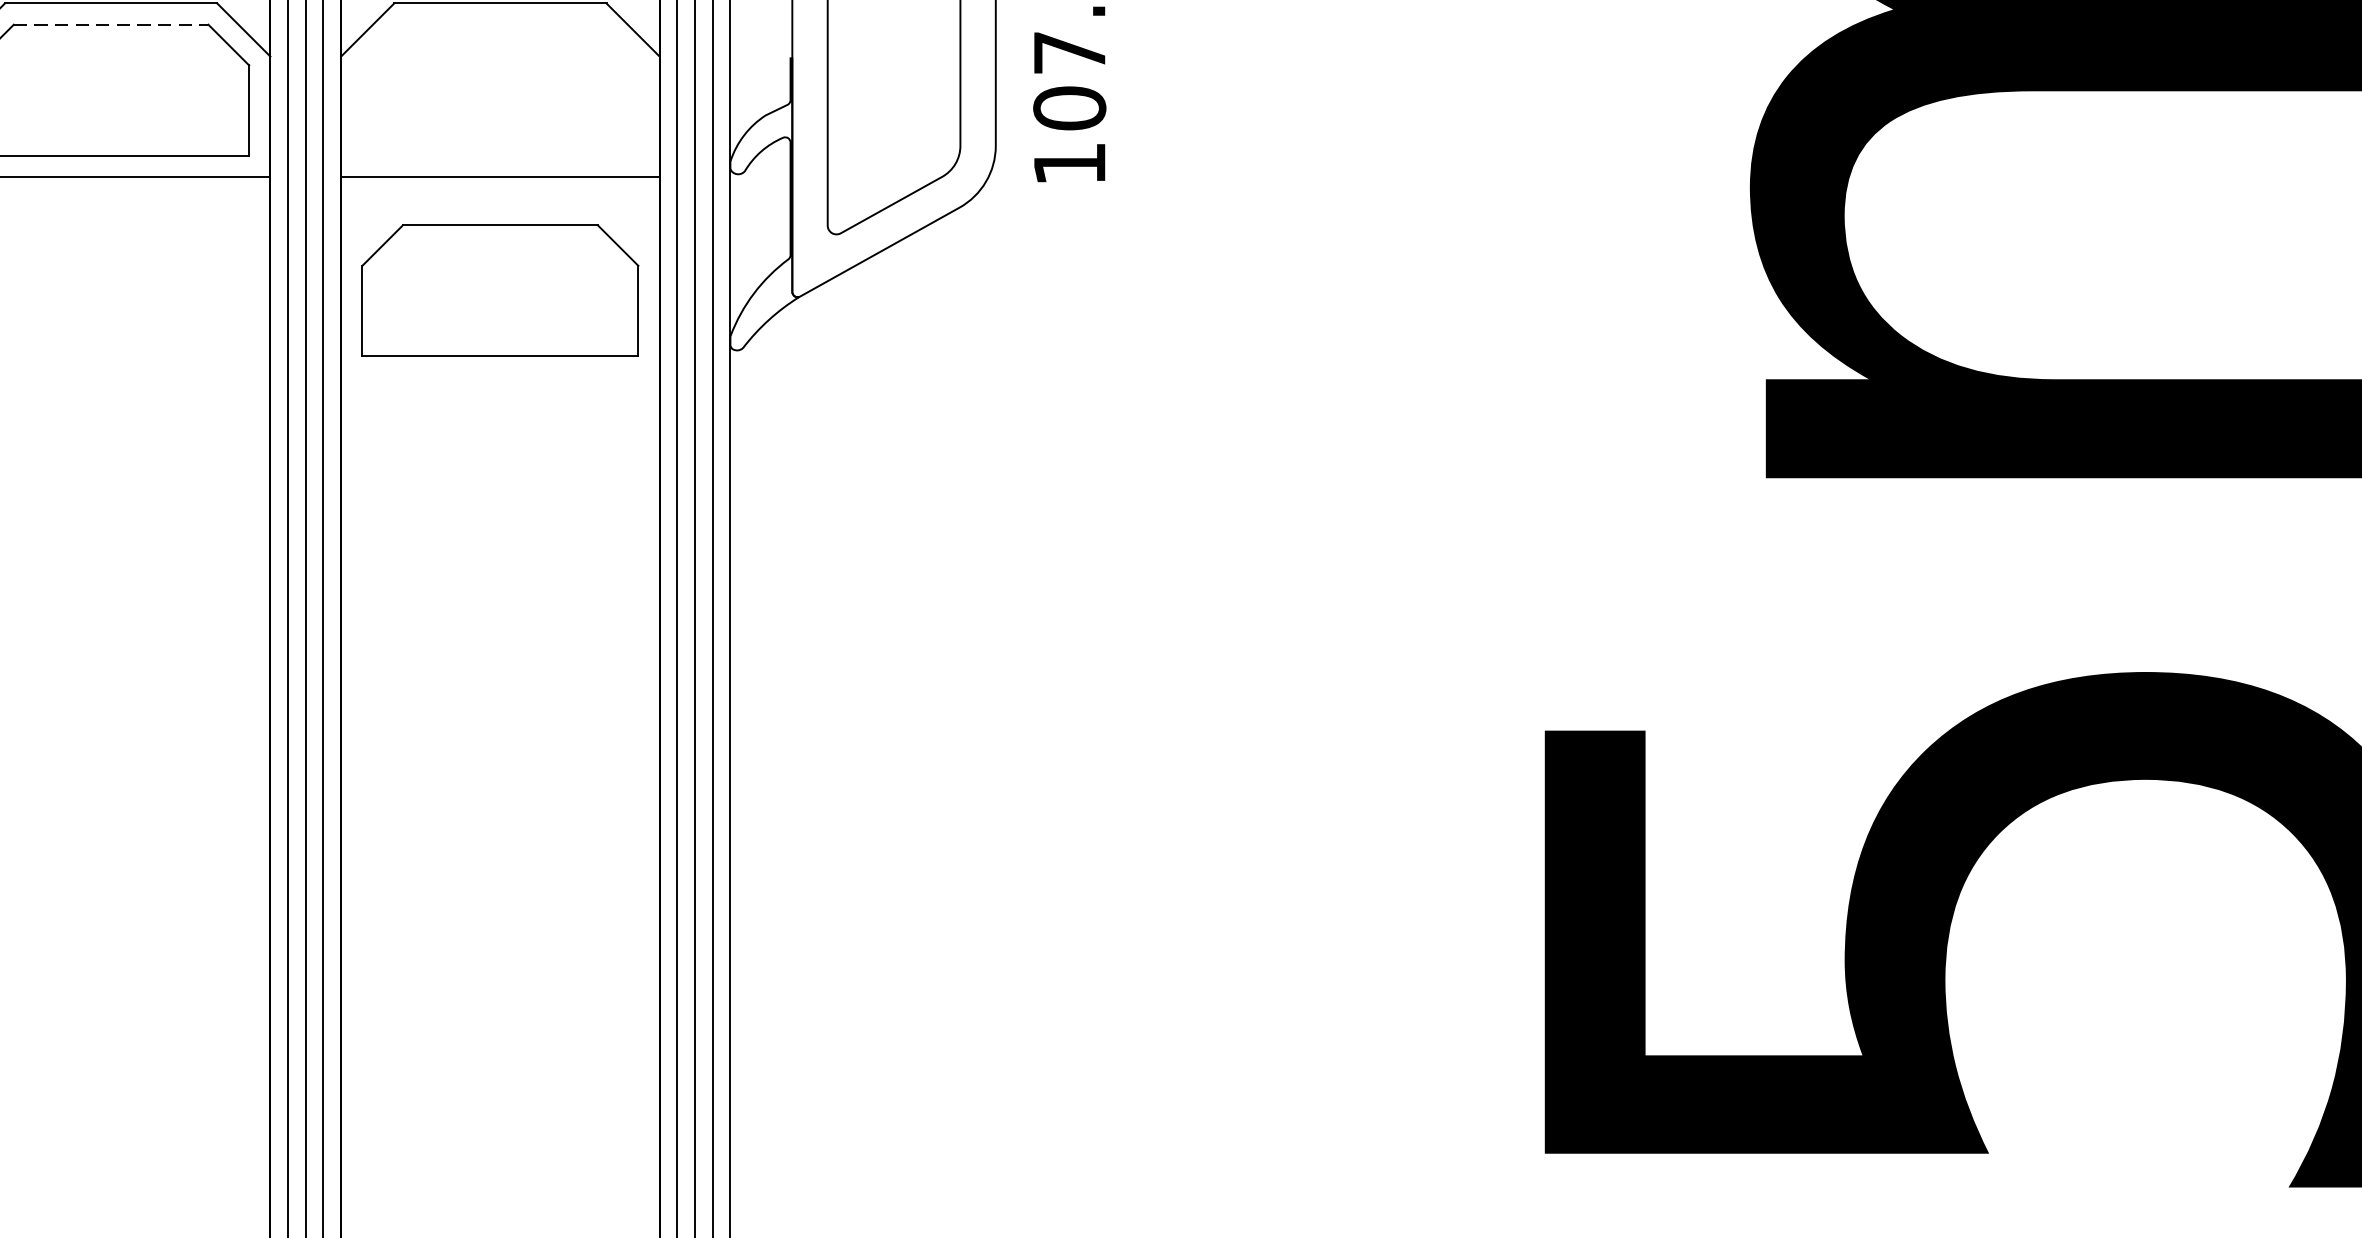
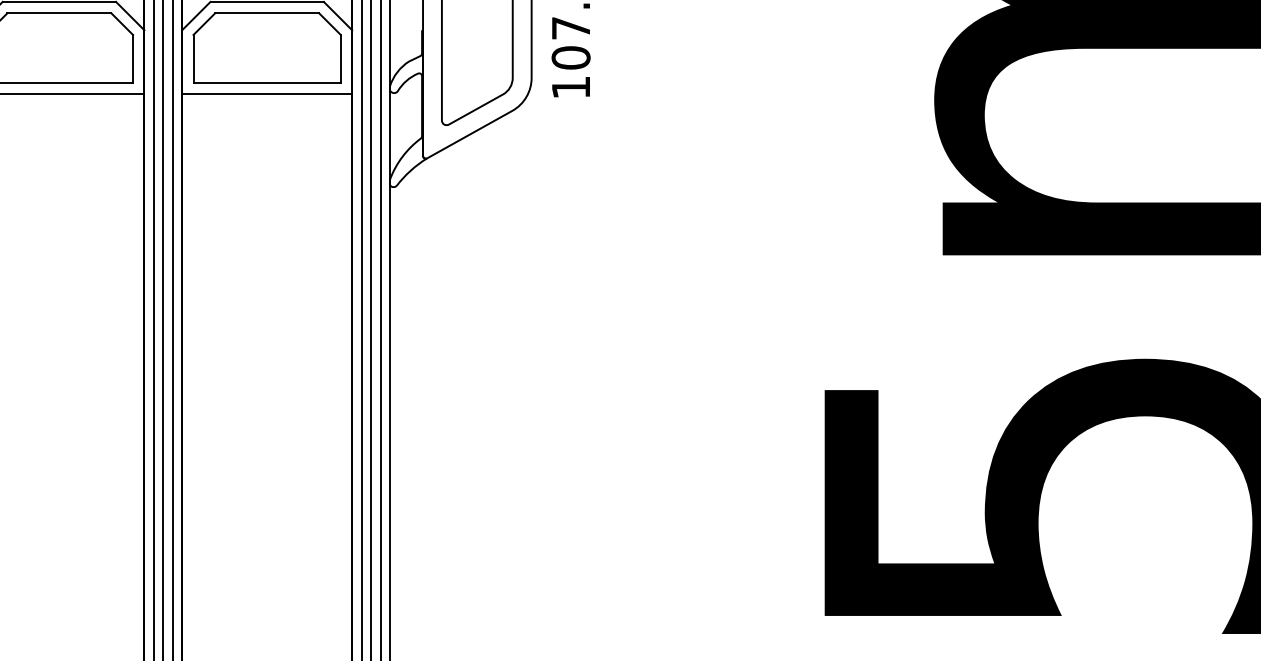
line: (111, 25) -> (59, 13), dashed -> solid
part: (499, 289) -> (266, 47), moved

